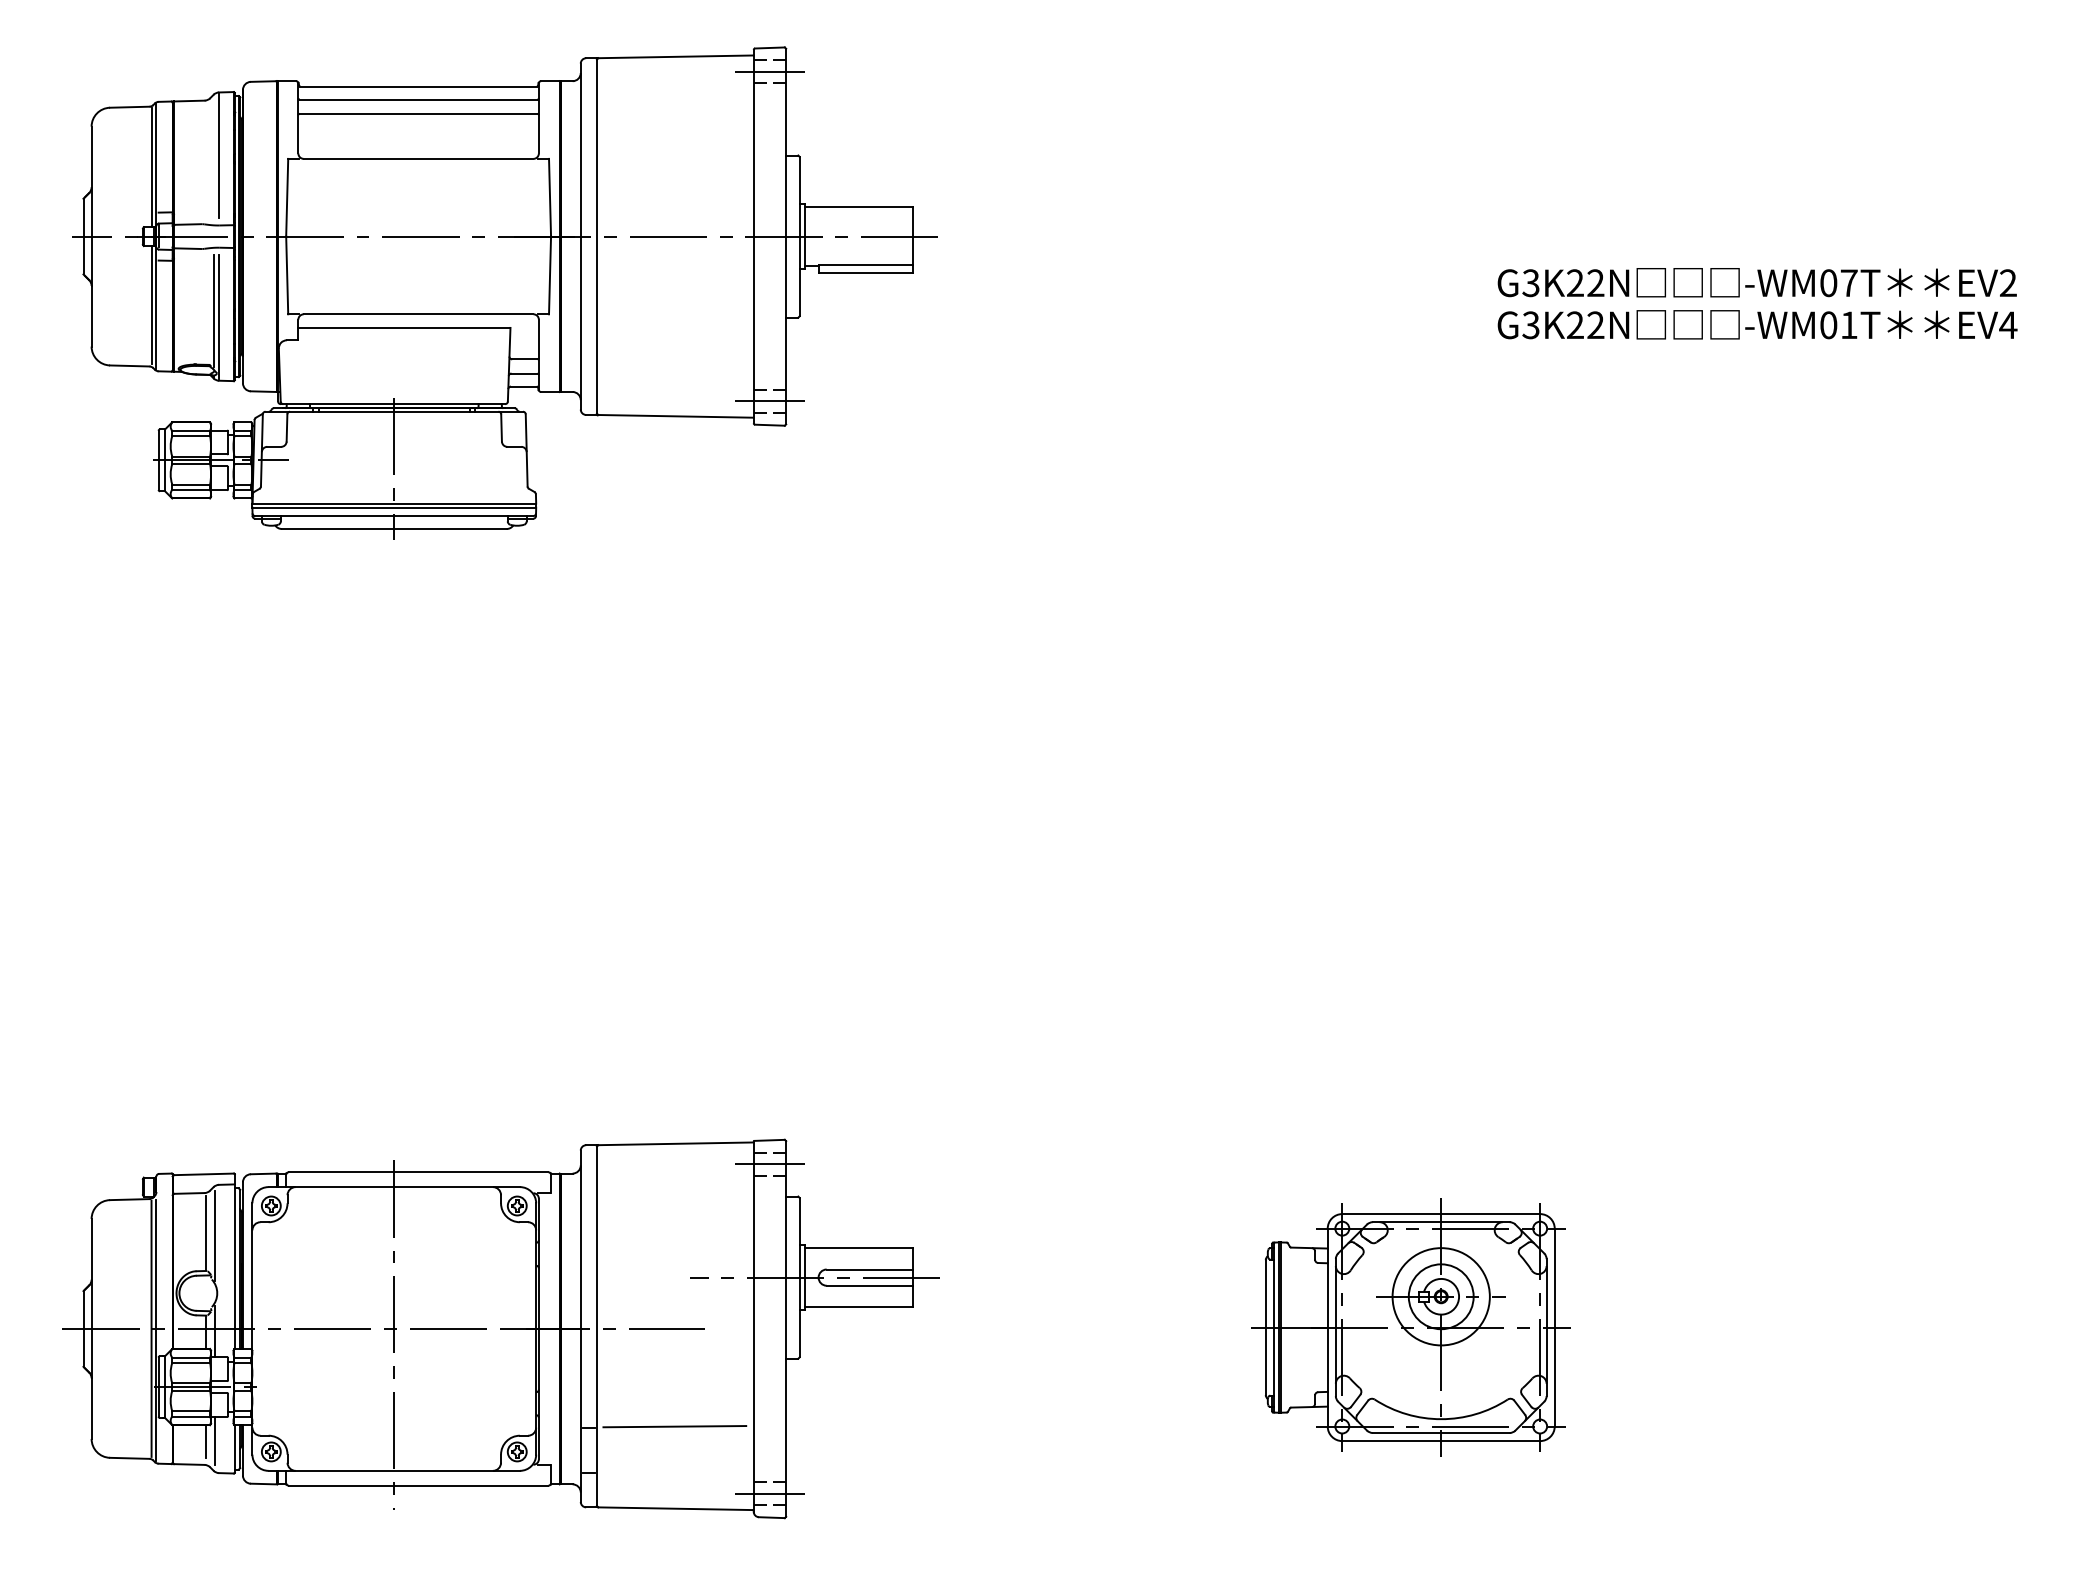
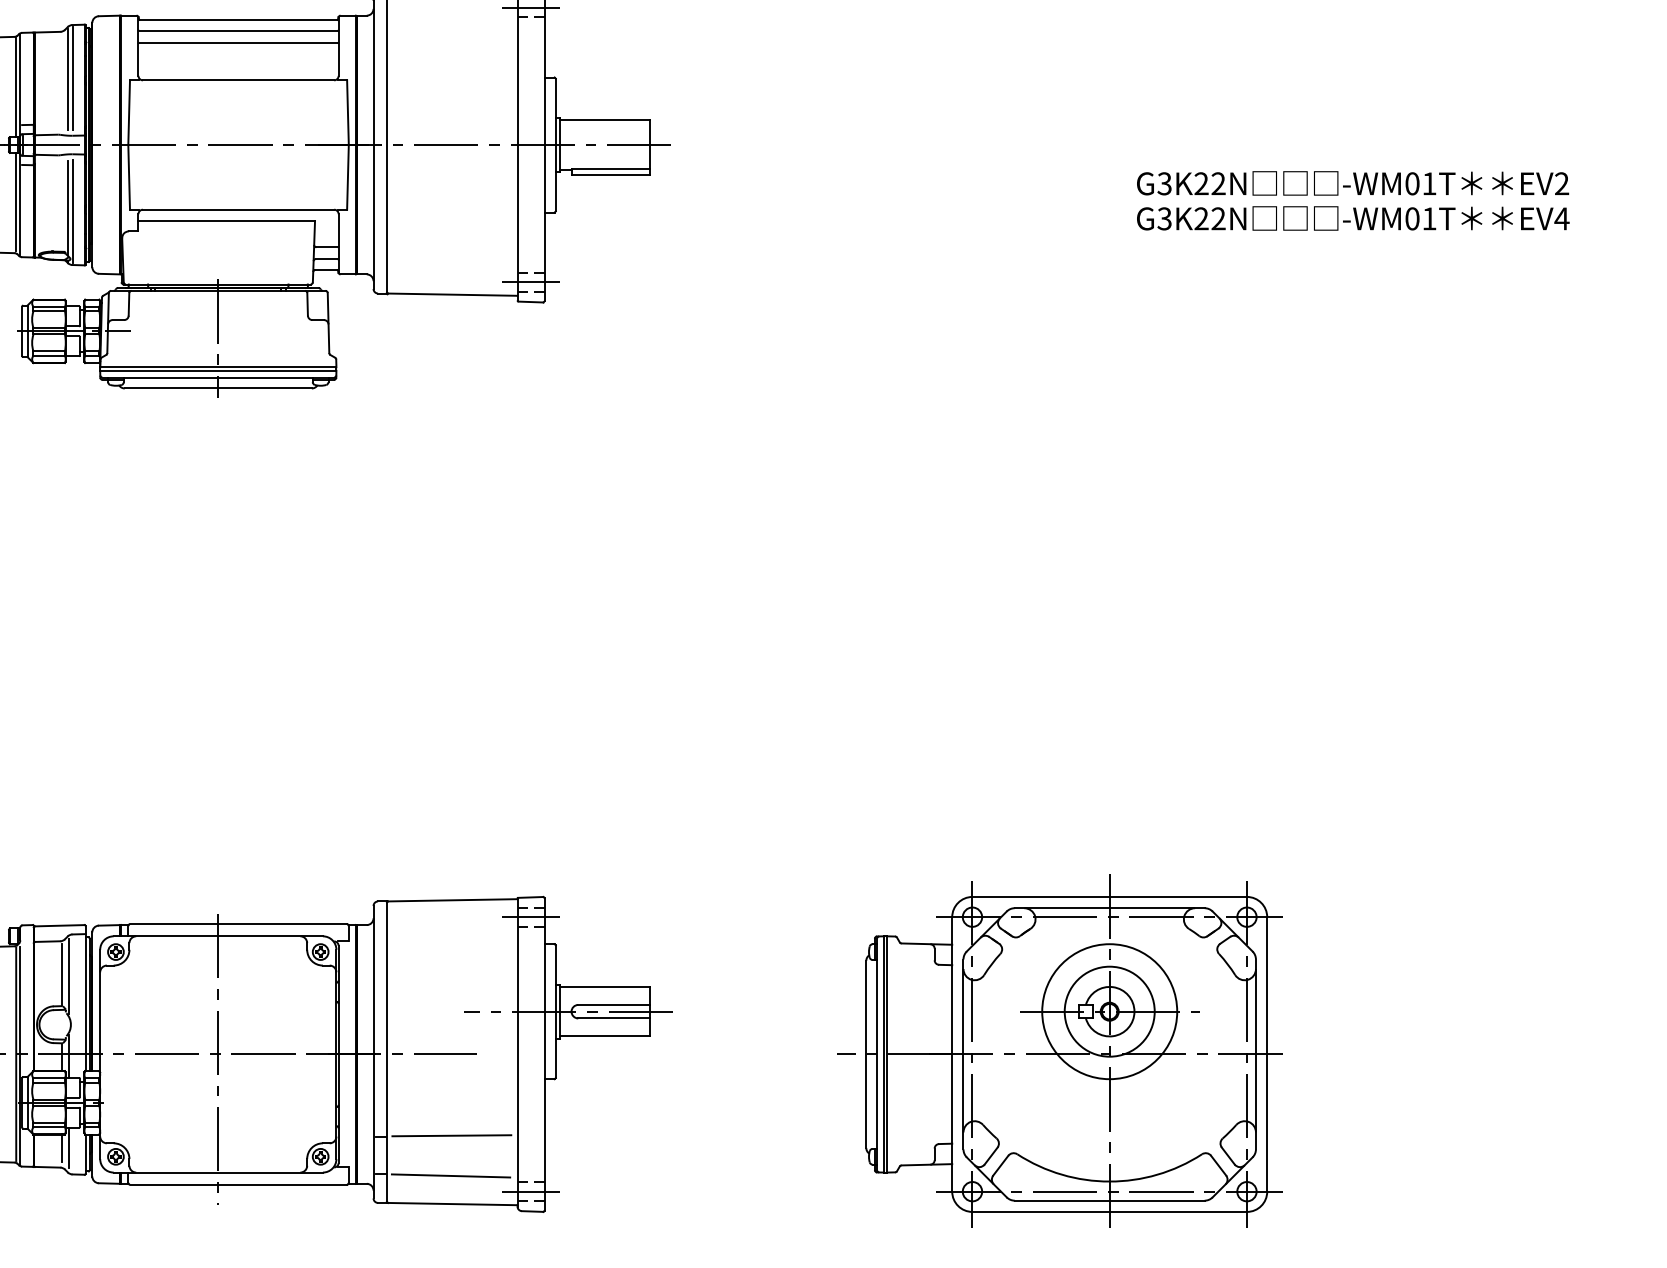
line: (213, 156) -> (67, 78), added
text: (1848, 282) -> (1428, 183), -WM07T -> -WM01T
part: (1405, 1325) -> (1060, 1051), size x1.67
line: (673, 1474) -> (450, 1175), added

